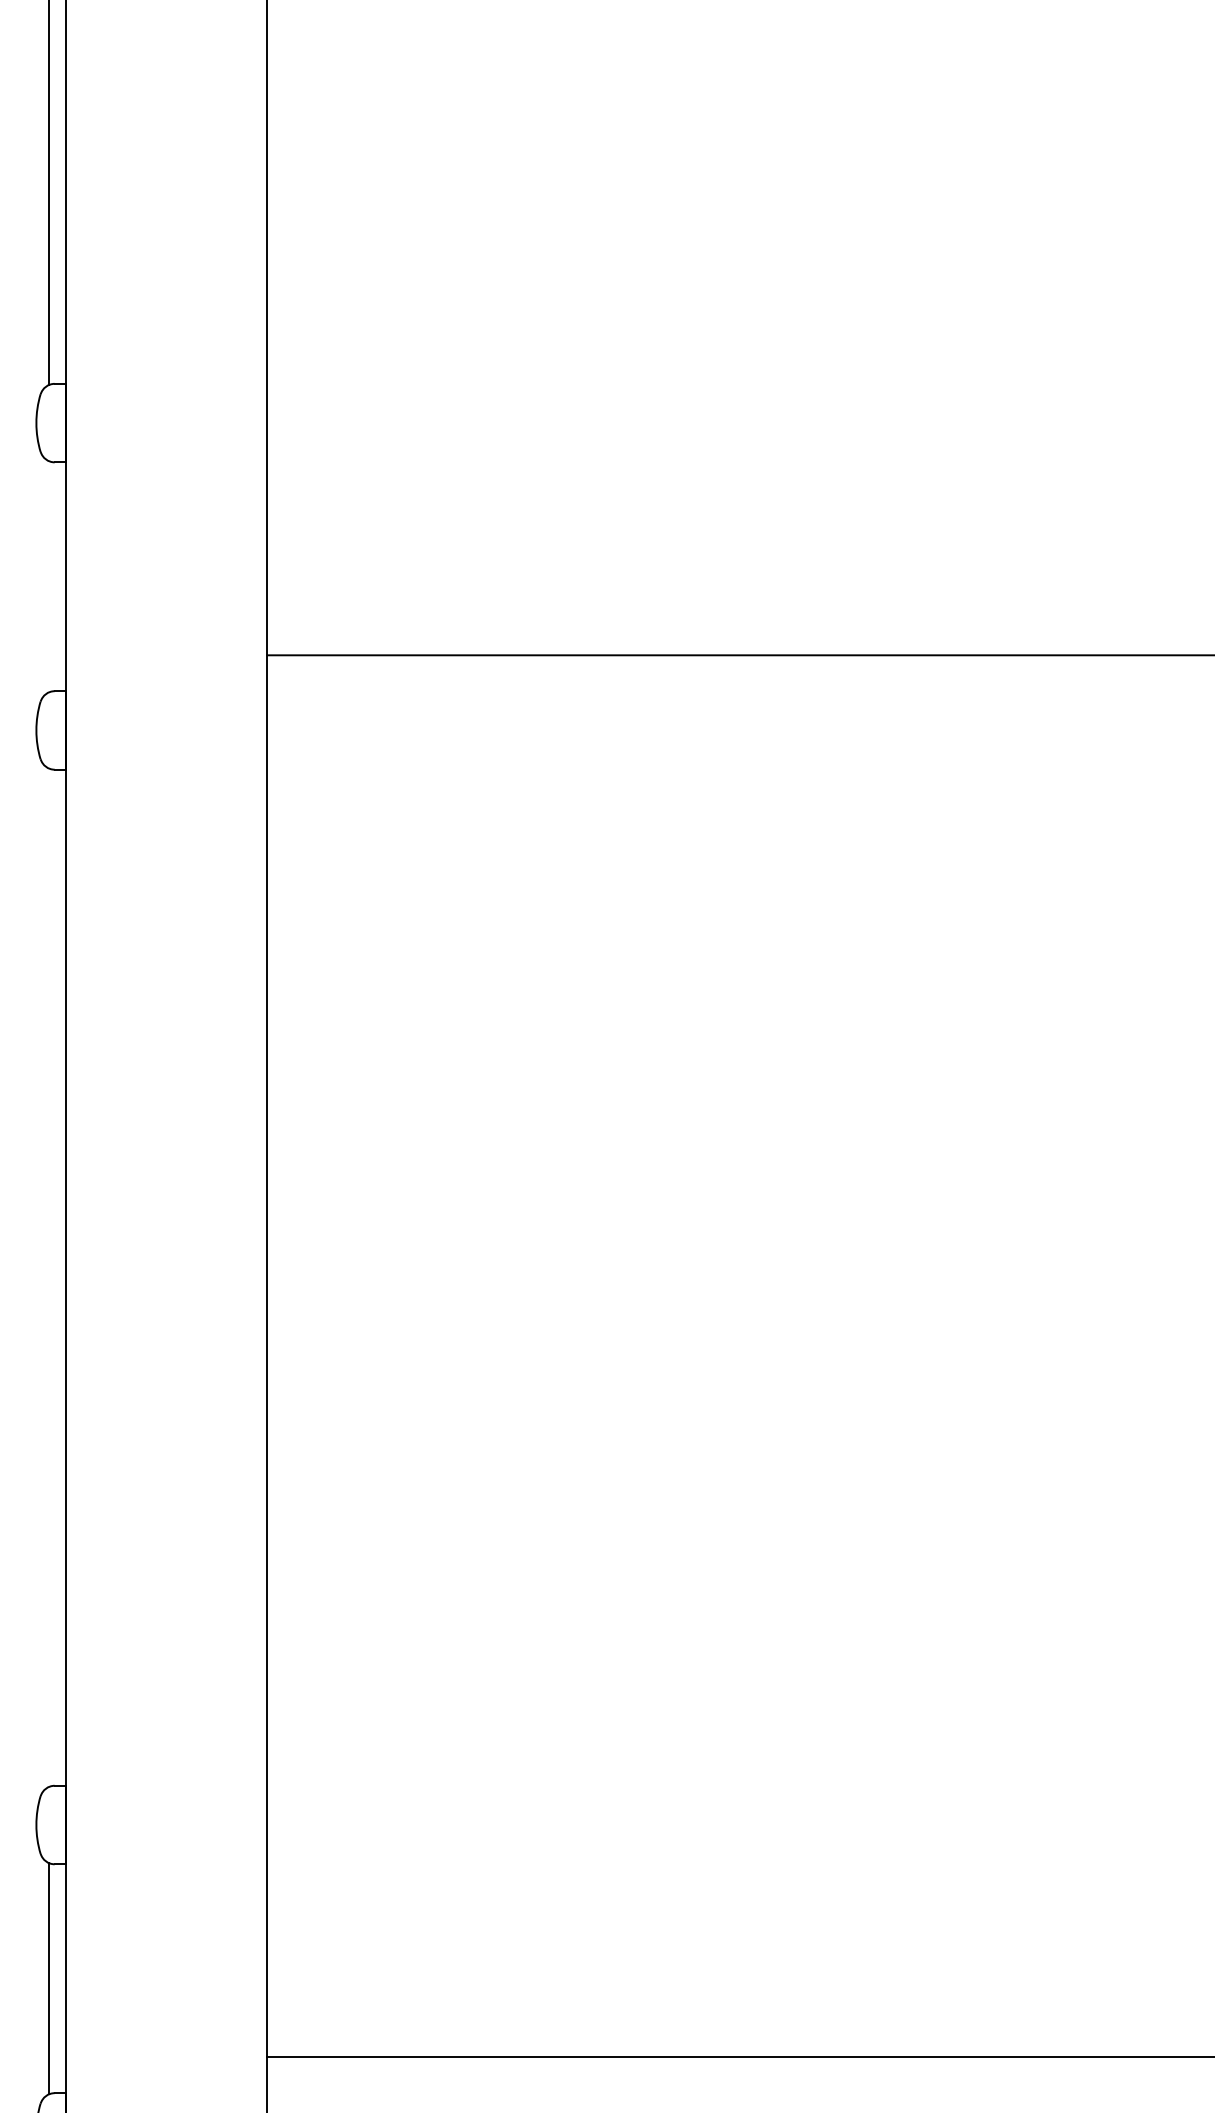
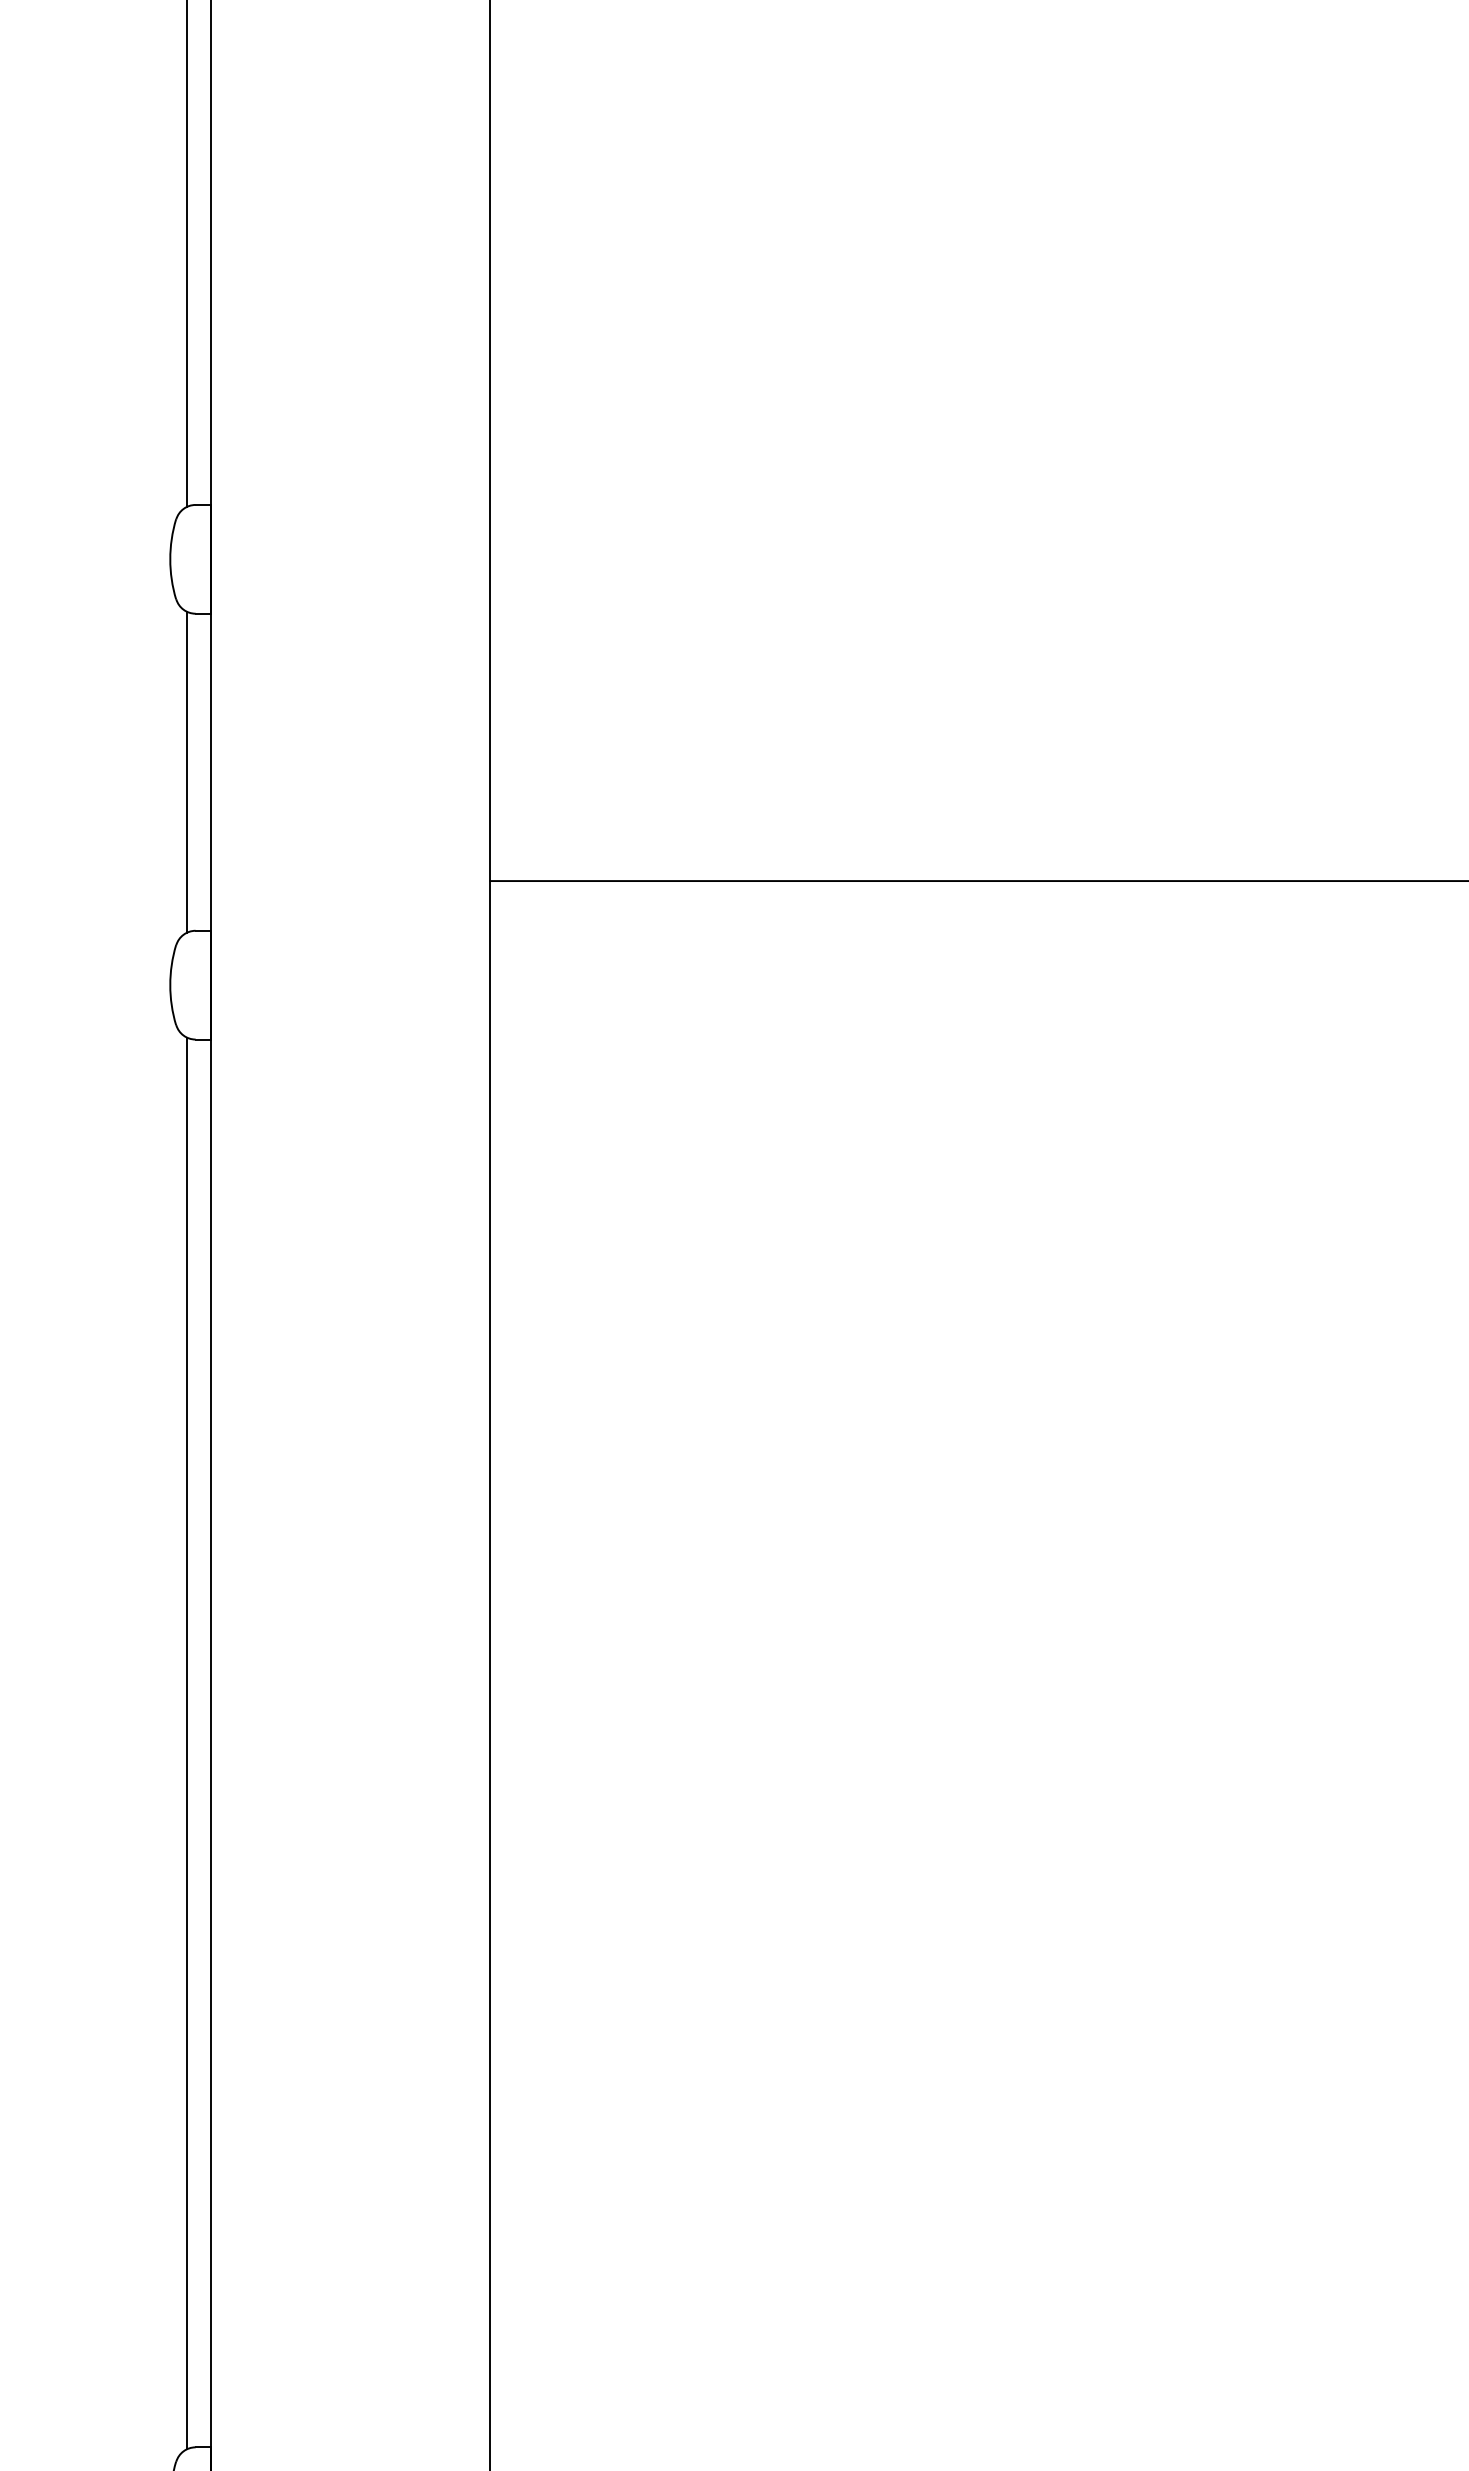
line: (48, 576) -> (187, 771), added
line: (48, 1277) -> (187, 1743), added

